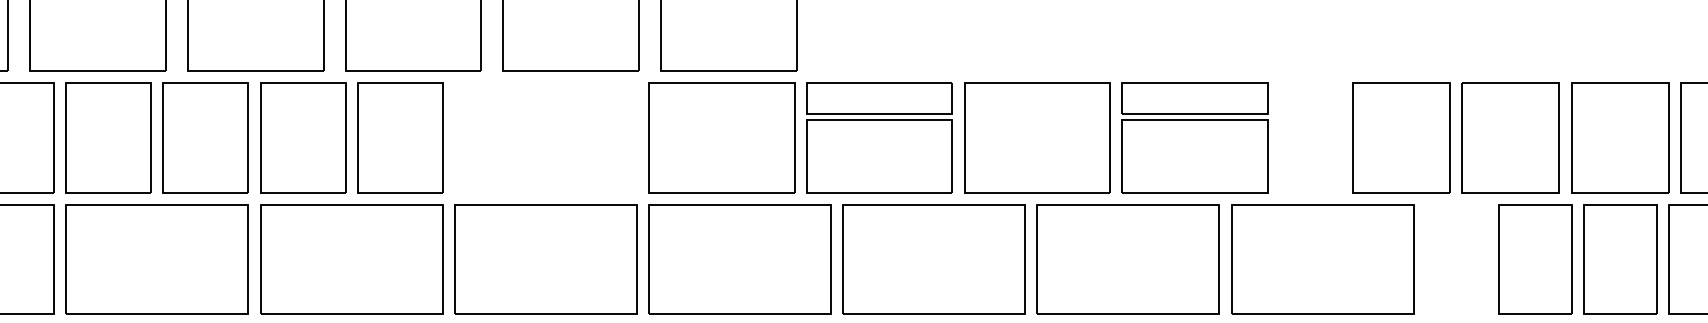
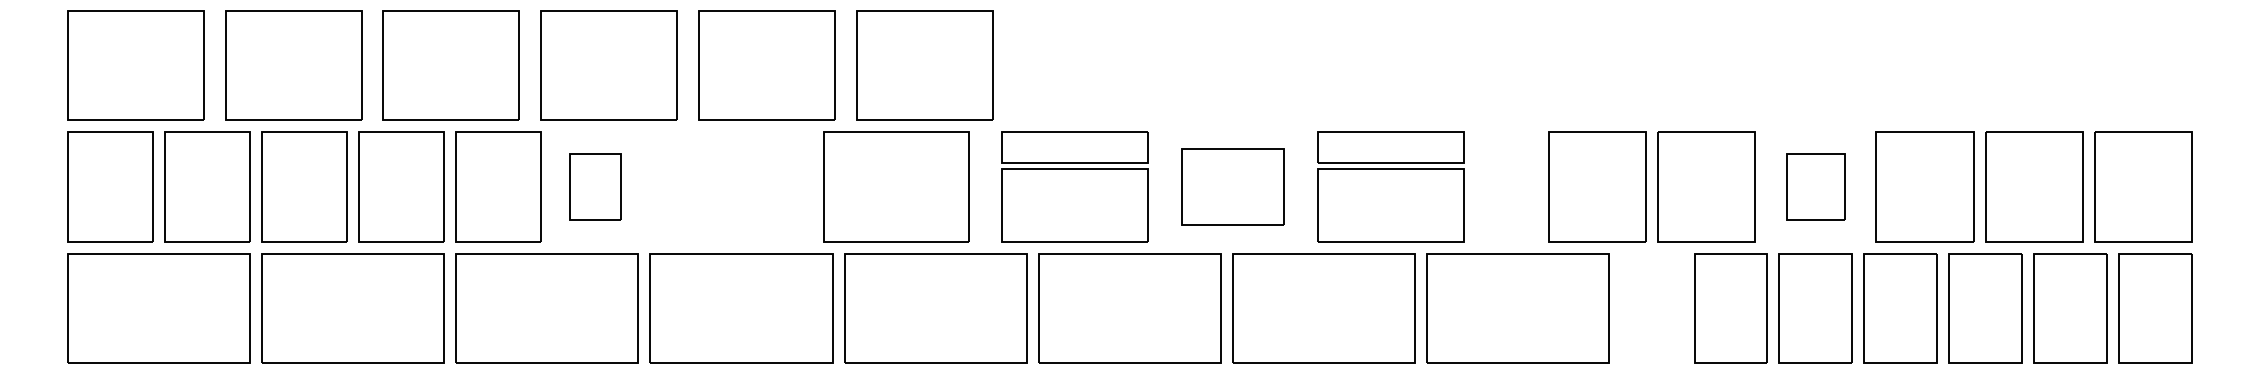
part: (399, 137) -> (595, 186), size x0.6
part: (721, 137) -> (896, 186), moved
part: (1036, 137) -> (1232, 186), size x0.7
part: (1619, 137) -> (1815, 186), size x0.6

